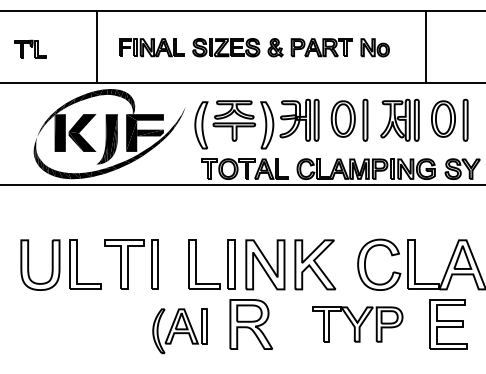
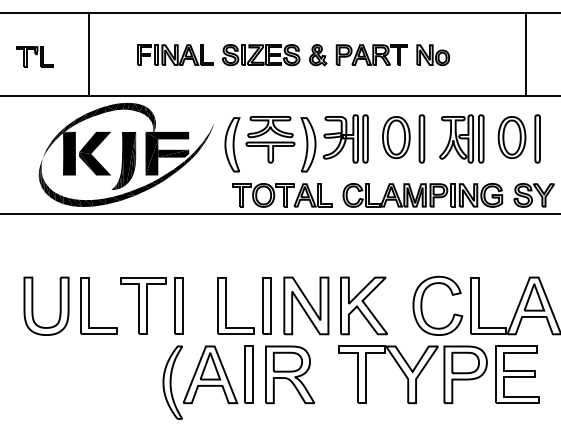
line: (97, 47) -> (89, 54), moved
line: (426, 47) -> (526, 54), moved
part: (357, 324) -> (412, 374), size x1.43
part: (179, 331) -> (207, 382), size x1.43

